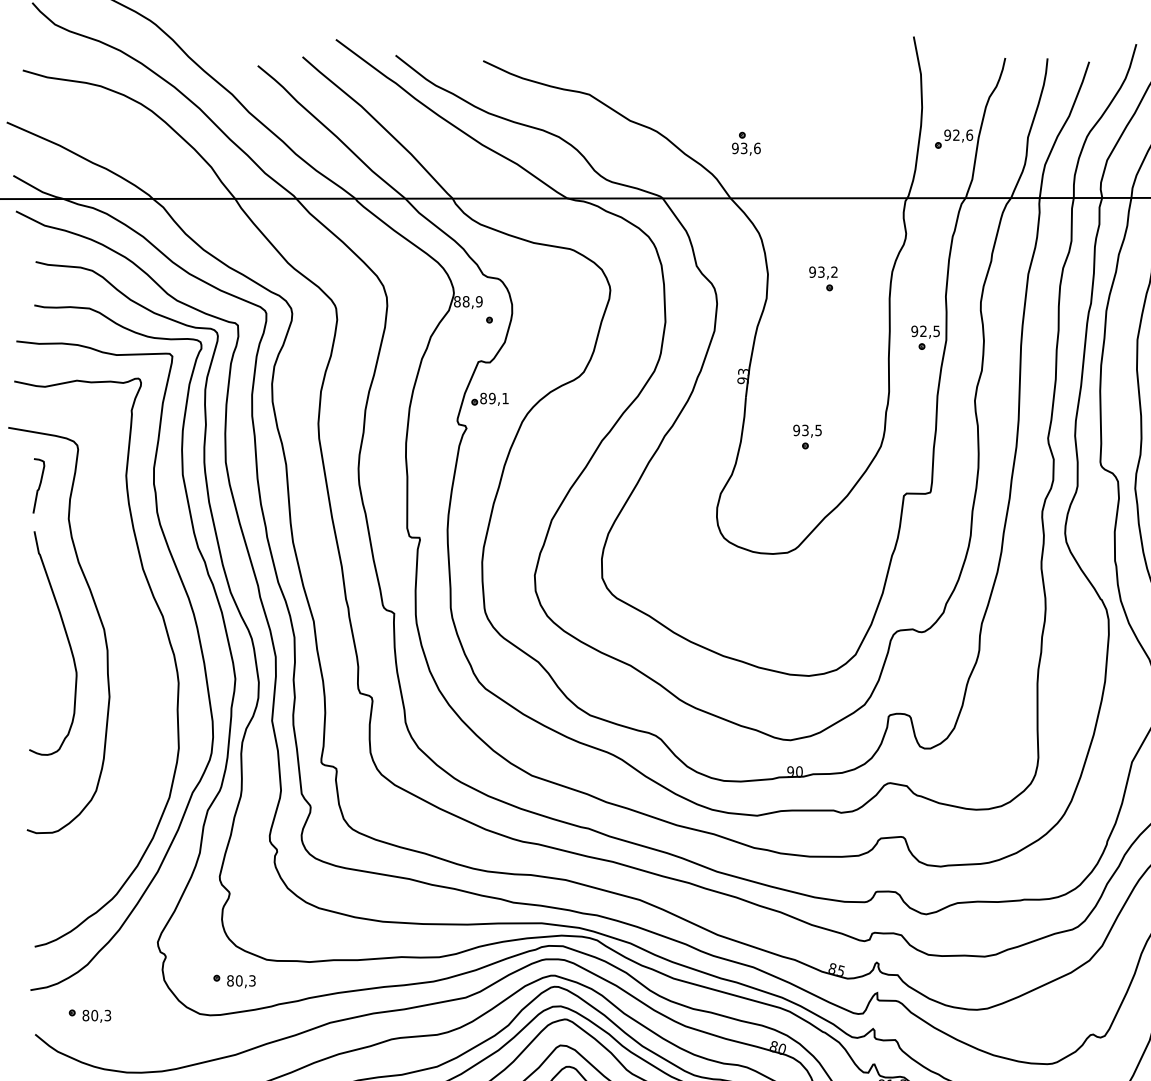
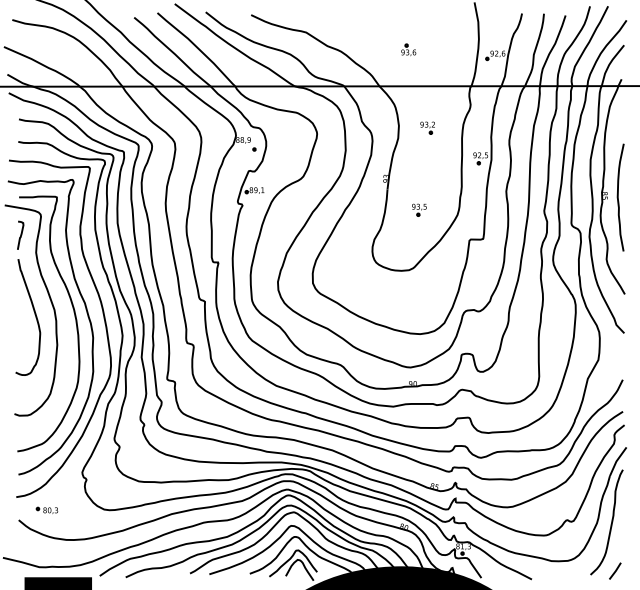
part: (745, 142) -> (408, 49), moved
curve: (142, 643) -> (74, 317), added
part: (233, 979) -> (121, 491), removed

